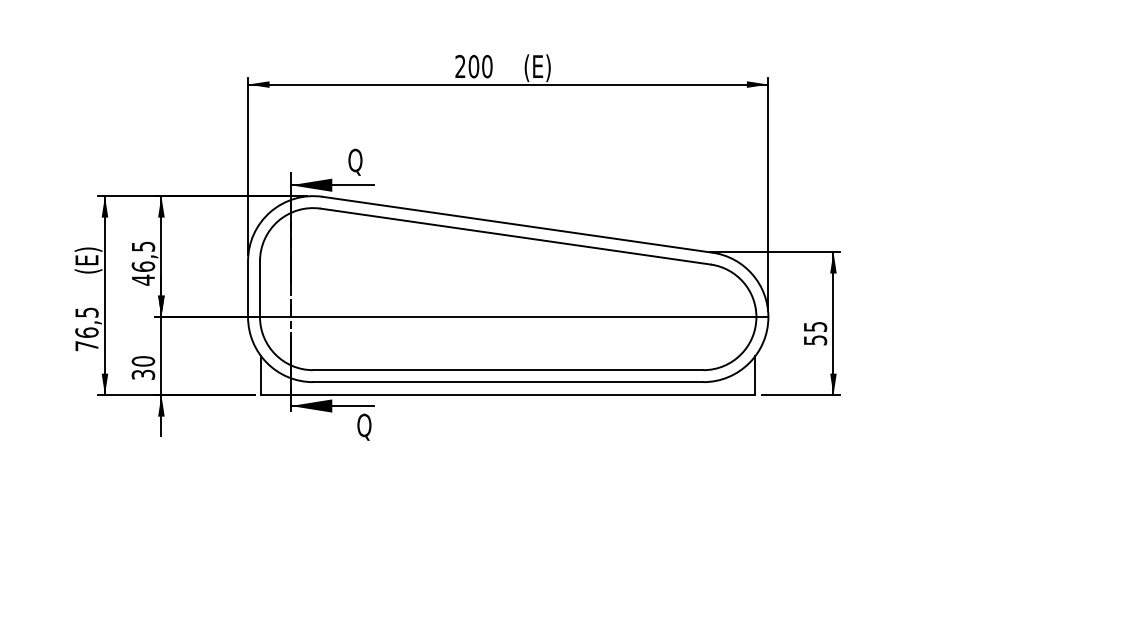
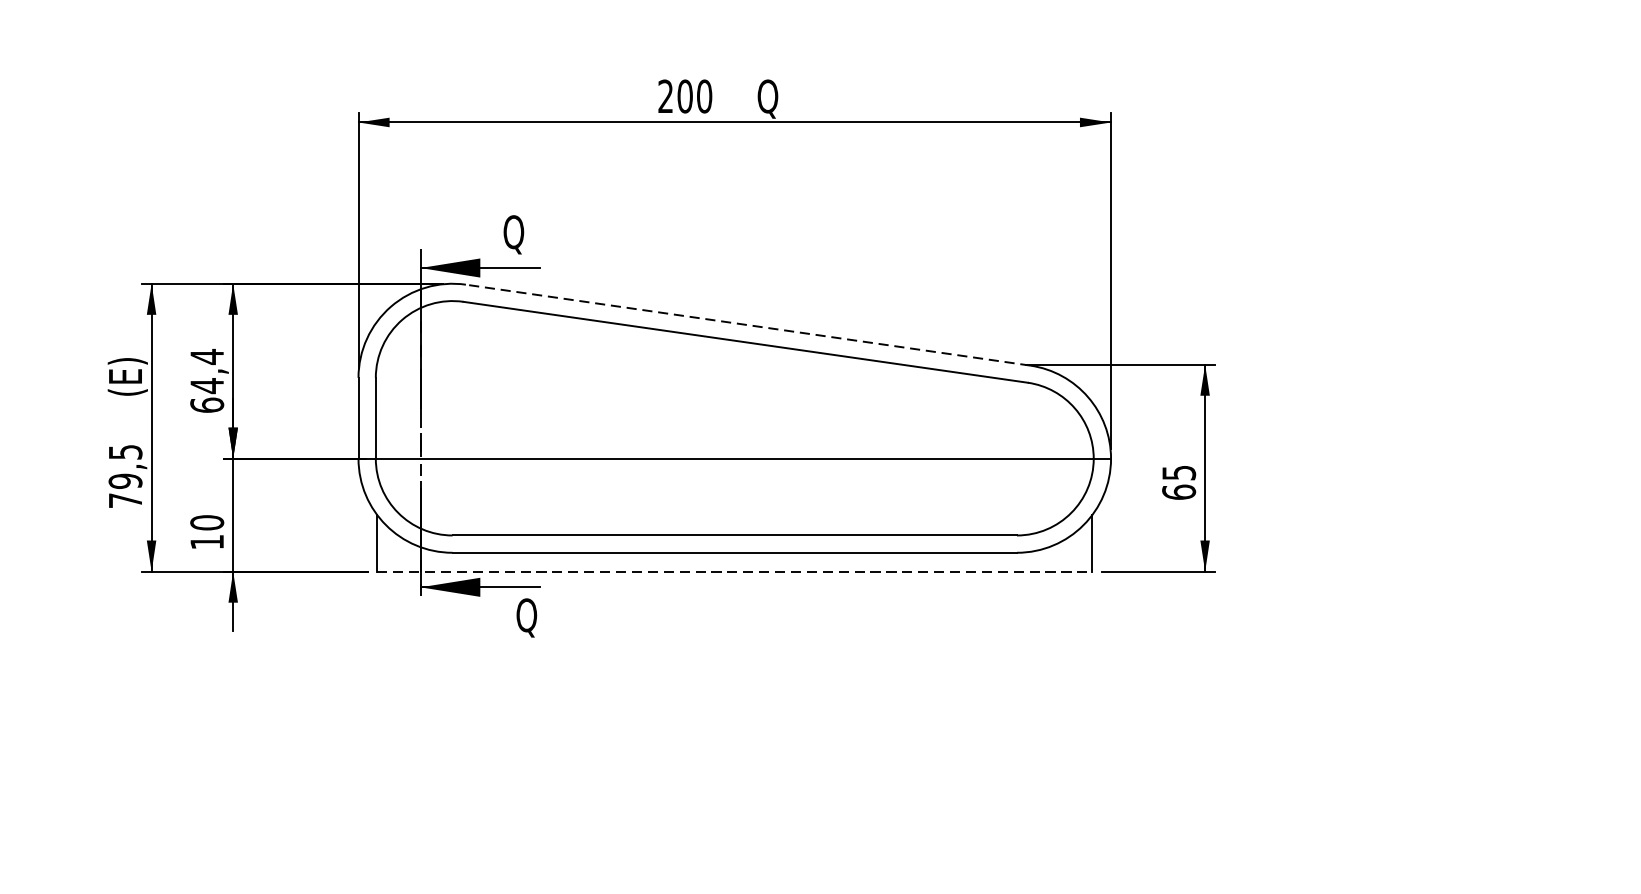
text: (537, 68) -> (777, 99), (E) -> Q
line: (516, 224) -> (746, 324), solid -> dashed
text: (143, 263) -> (207, 381), 46,5 -> 64,4
text: (86, 332) -> (124, 480), 76,5 -> 79,5
text: (815, 340) -> (1179, 492), 55 -> 65
text: (143, 374) -> (207, 541), 30 -> 10
line: (508, 395) -> (735, 572), solid -> dashed

